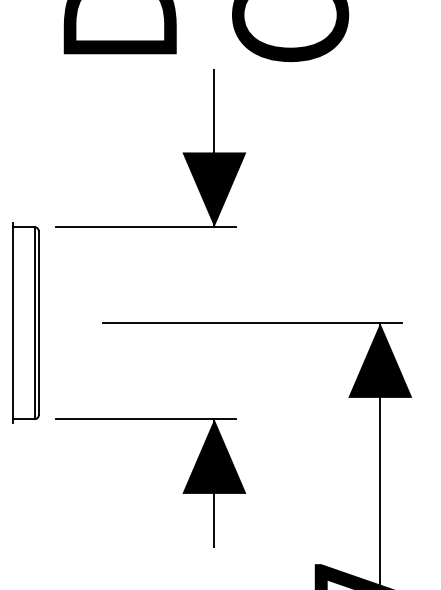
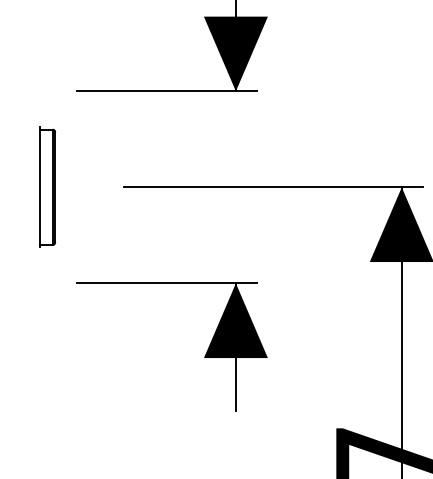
part: (25, 322) -> (47, 186), size x0.6

